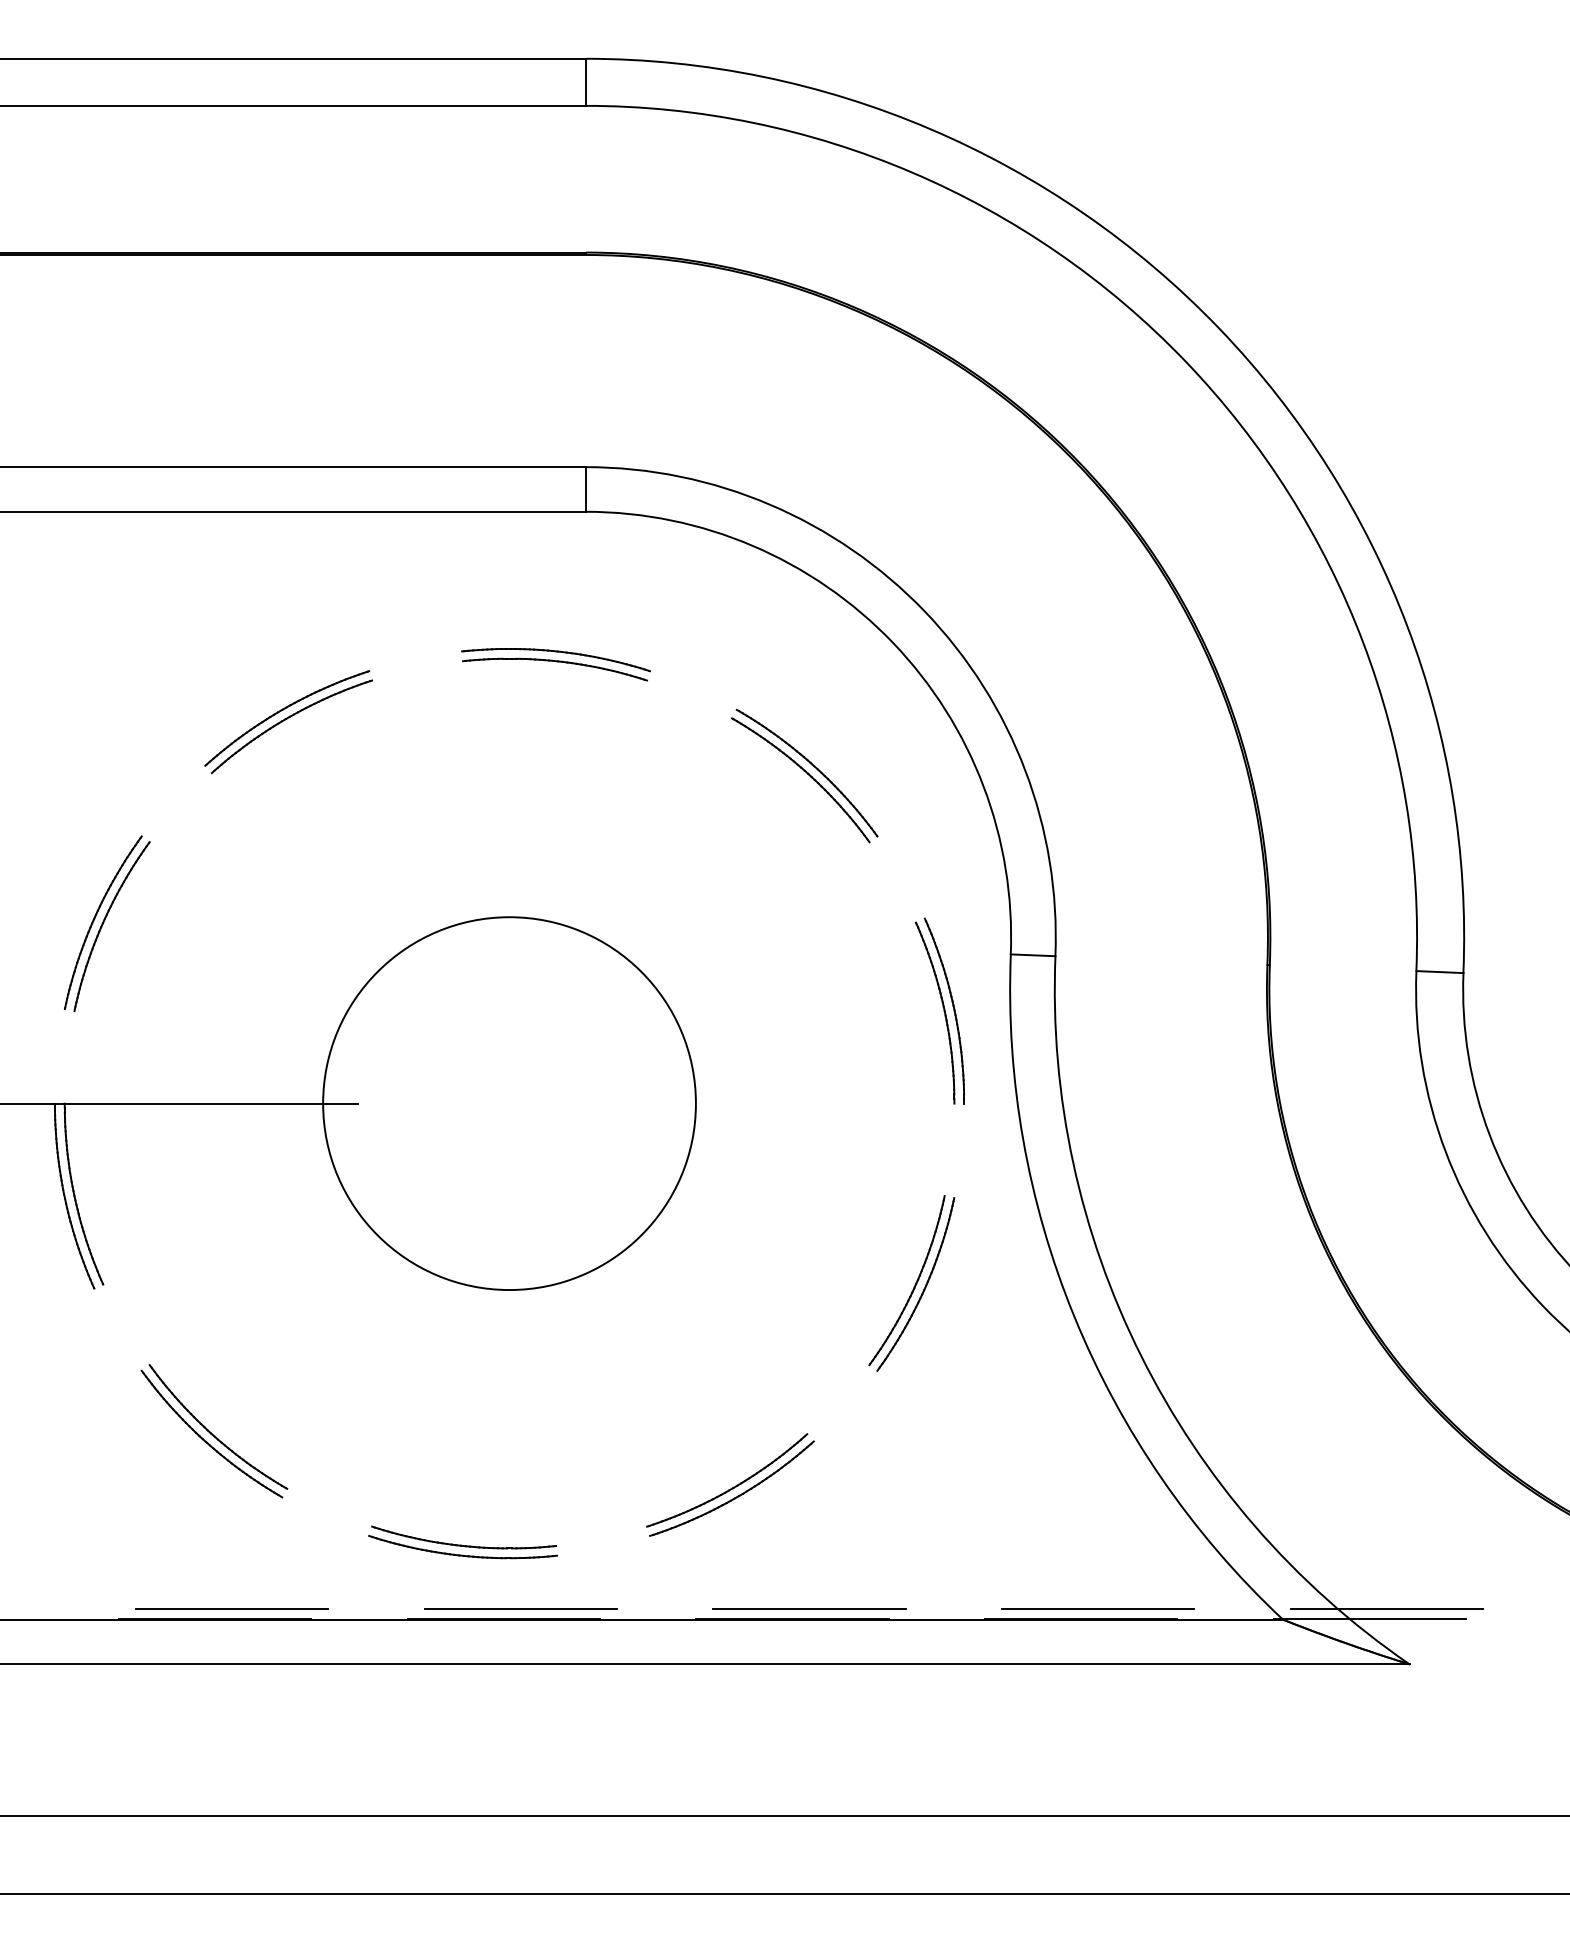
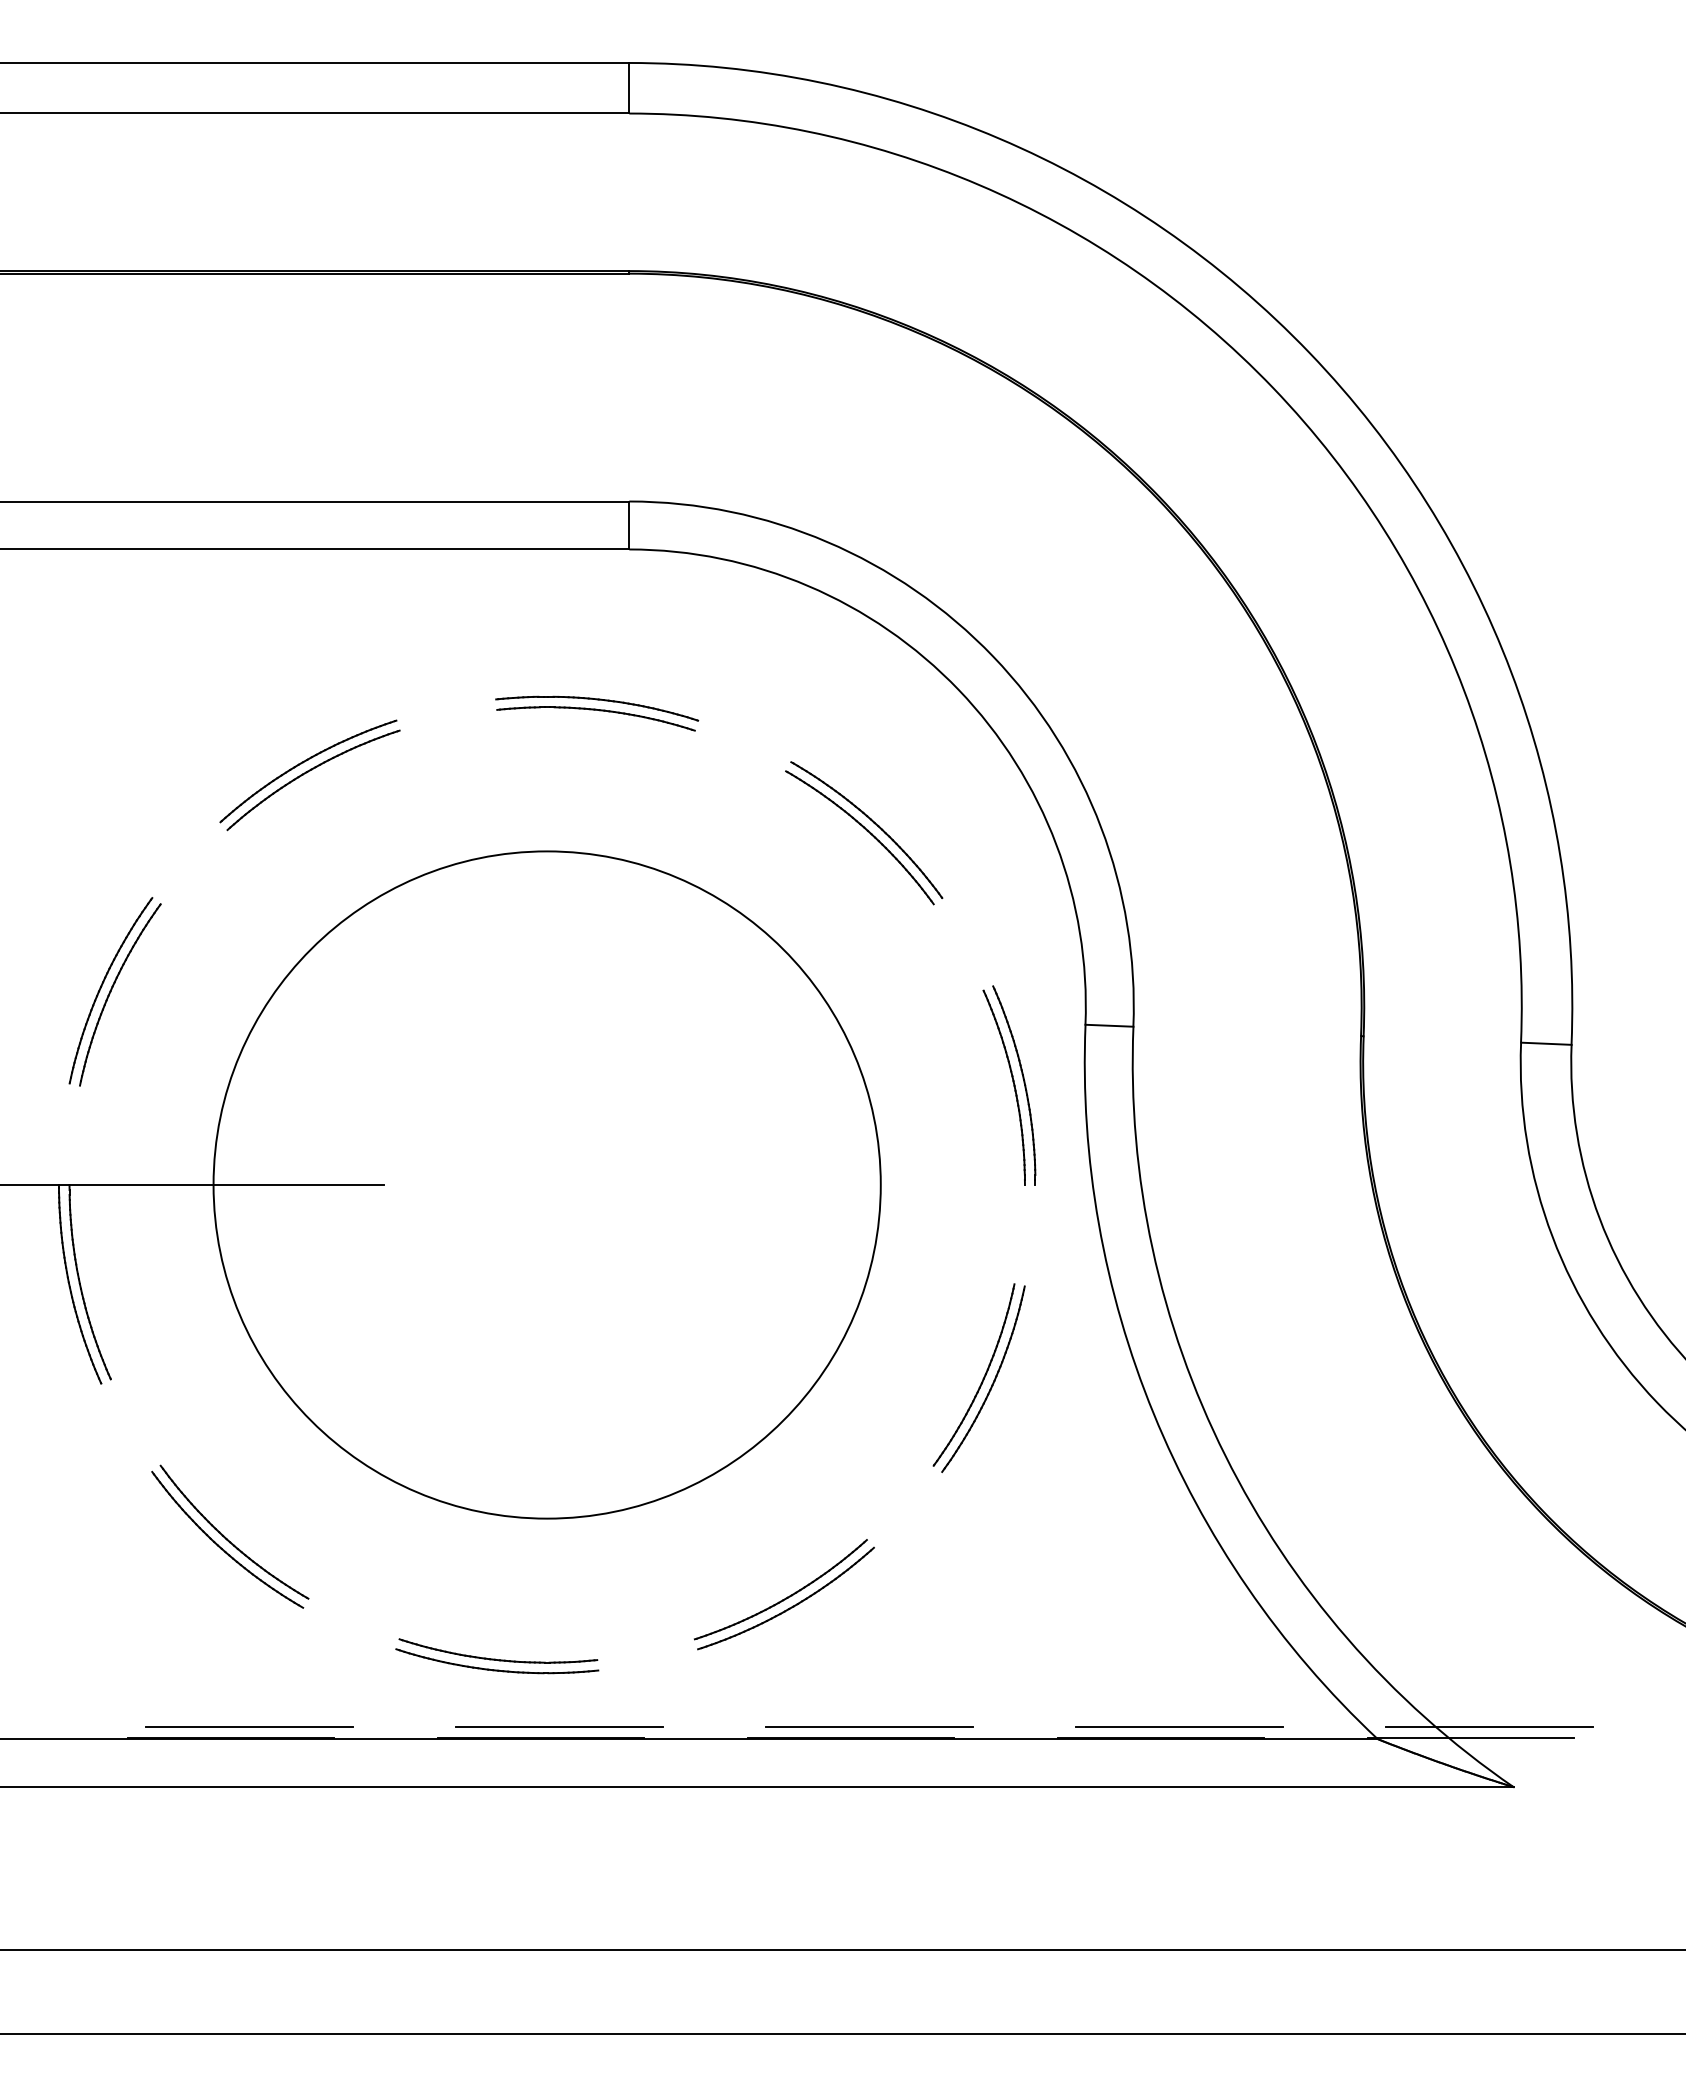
circle: (508, 1103) -> (546, 1184), size x1.67

